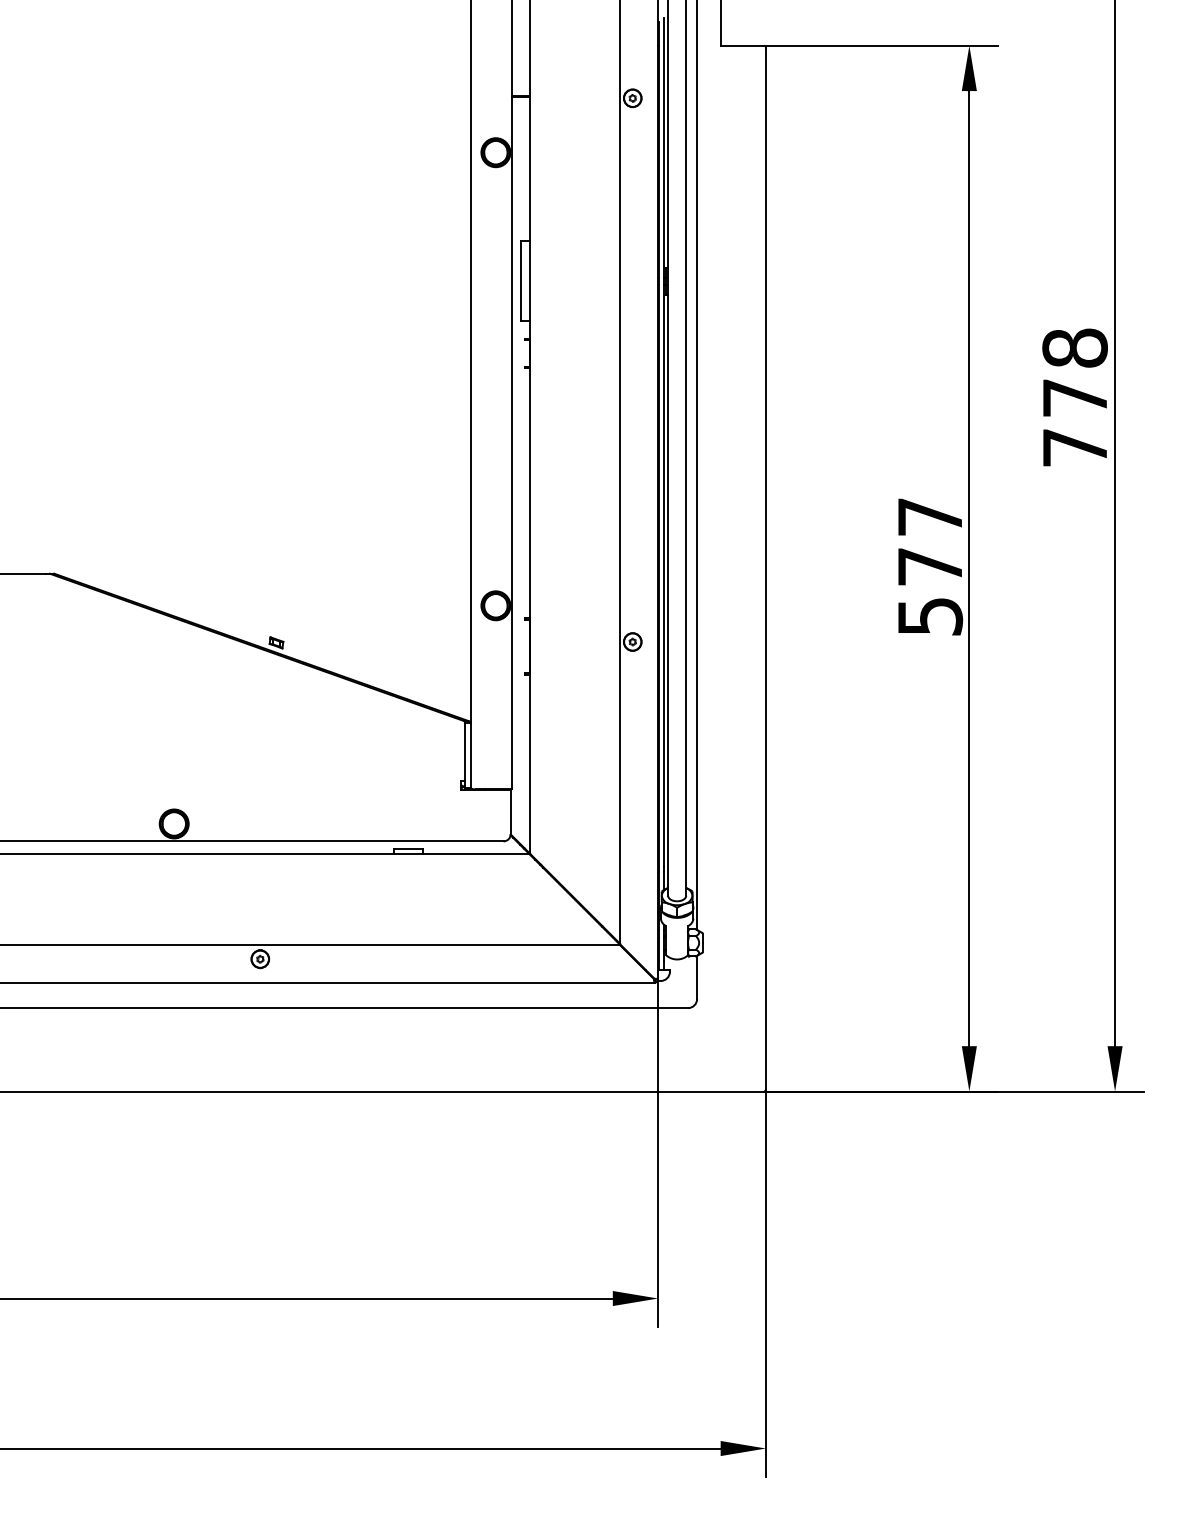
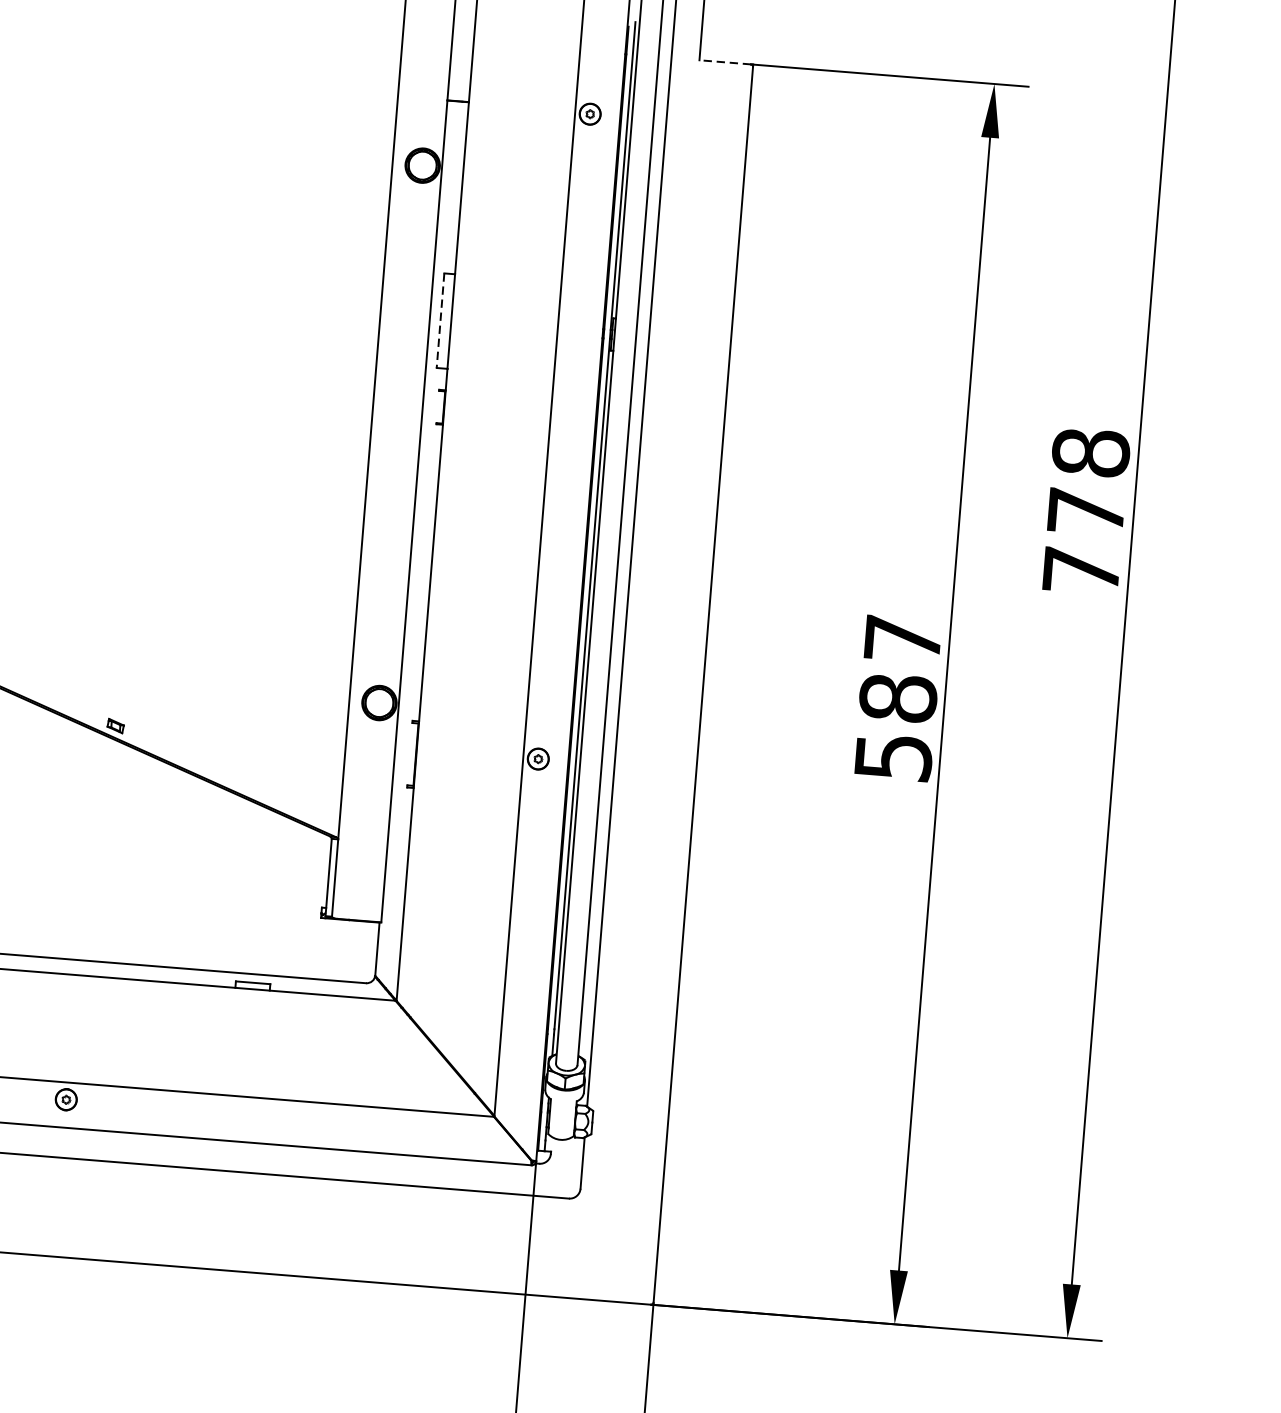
line: (742, 45) -> (725, 62), solid -> dashed
line: (521, 281) -> (440, 320), solid -> dashed
text: (930, 566) -> (898, 697), 577 -> 587

